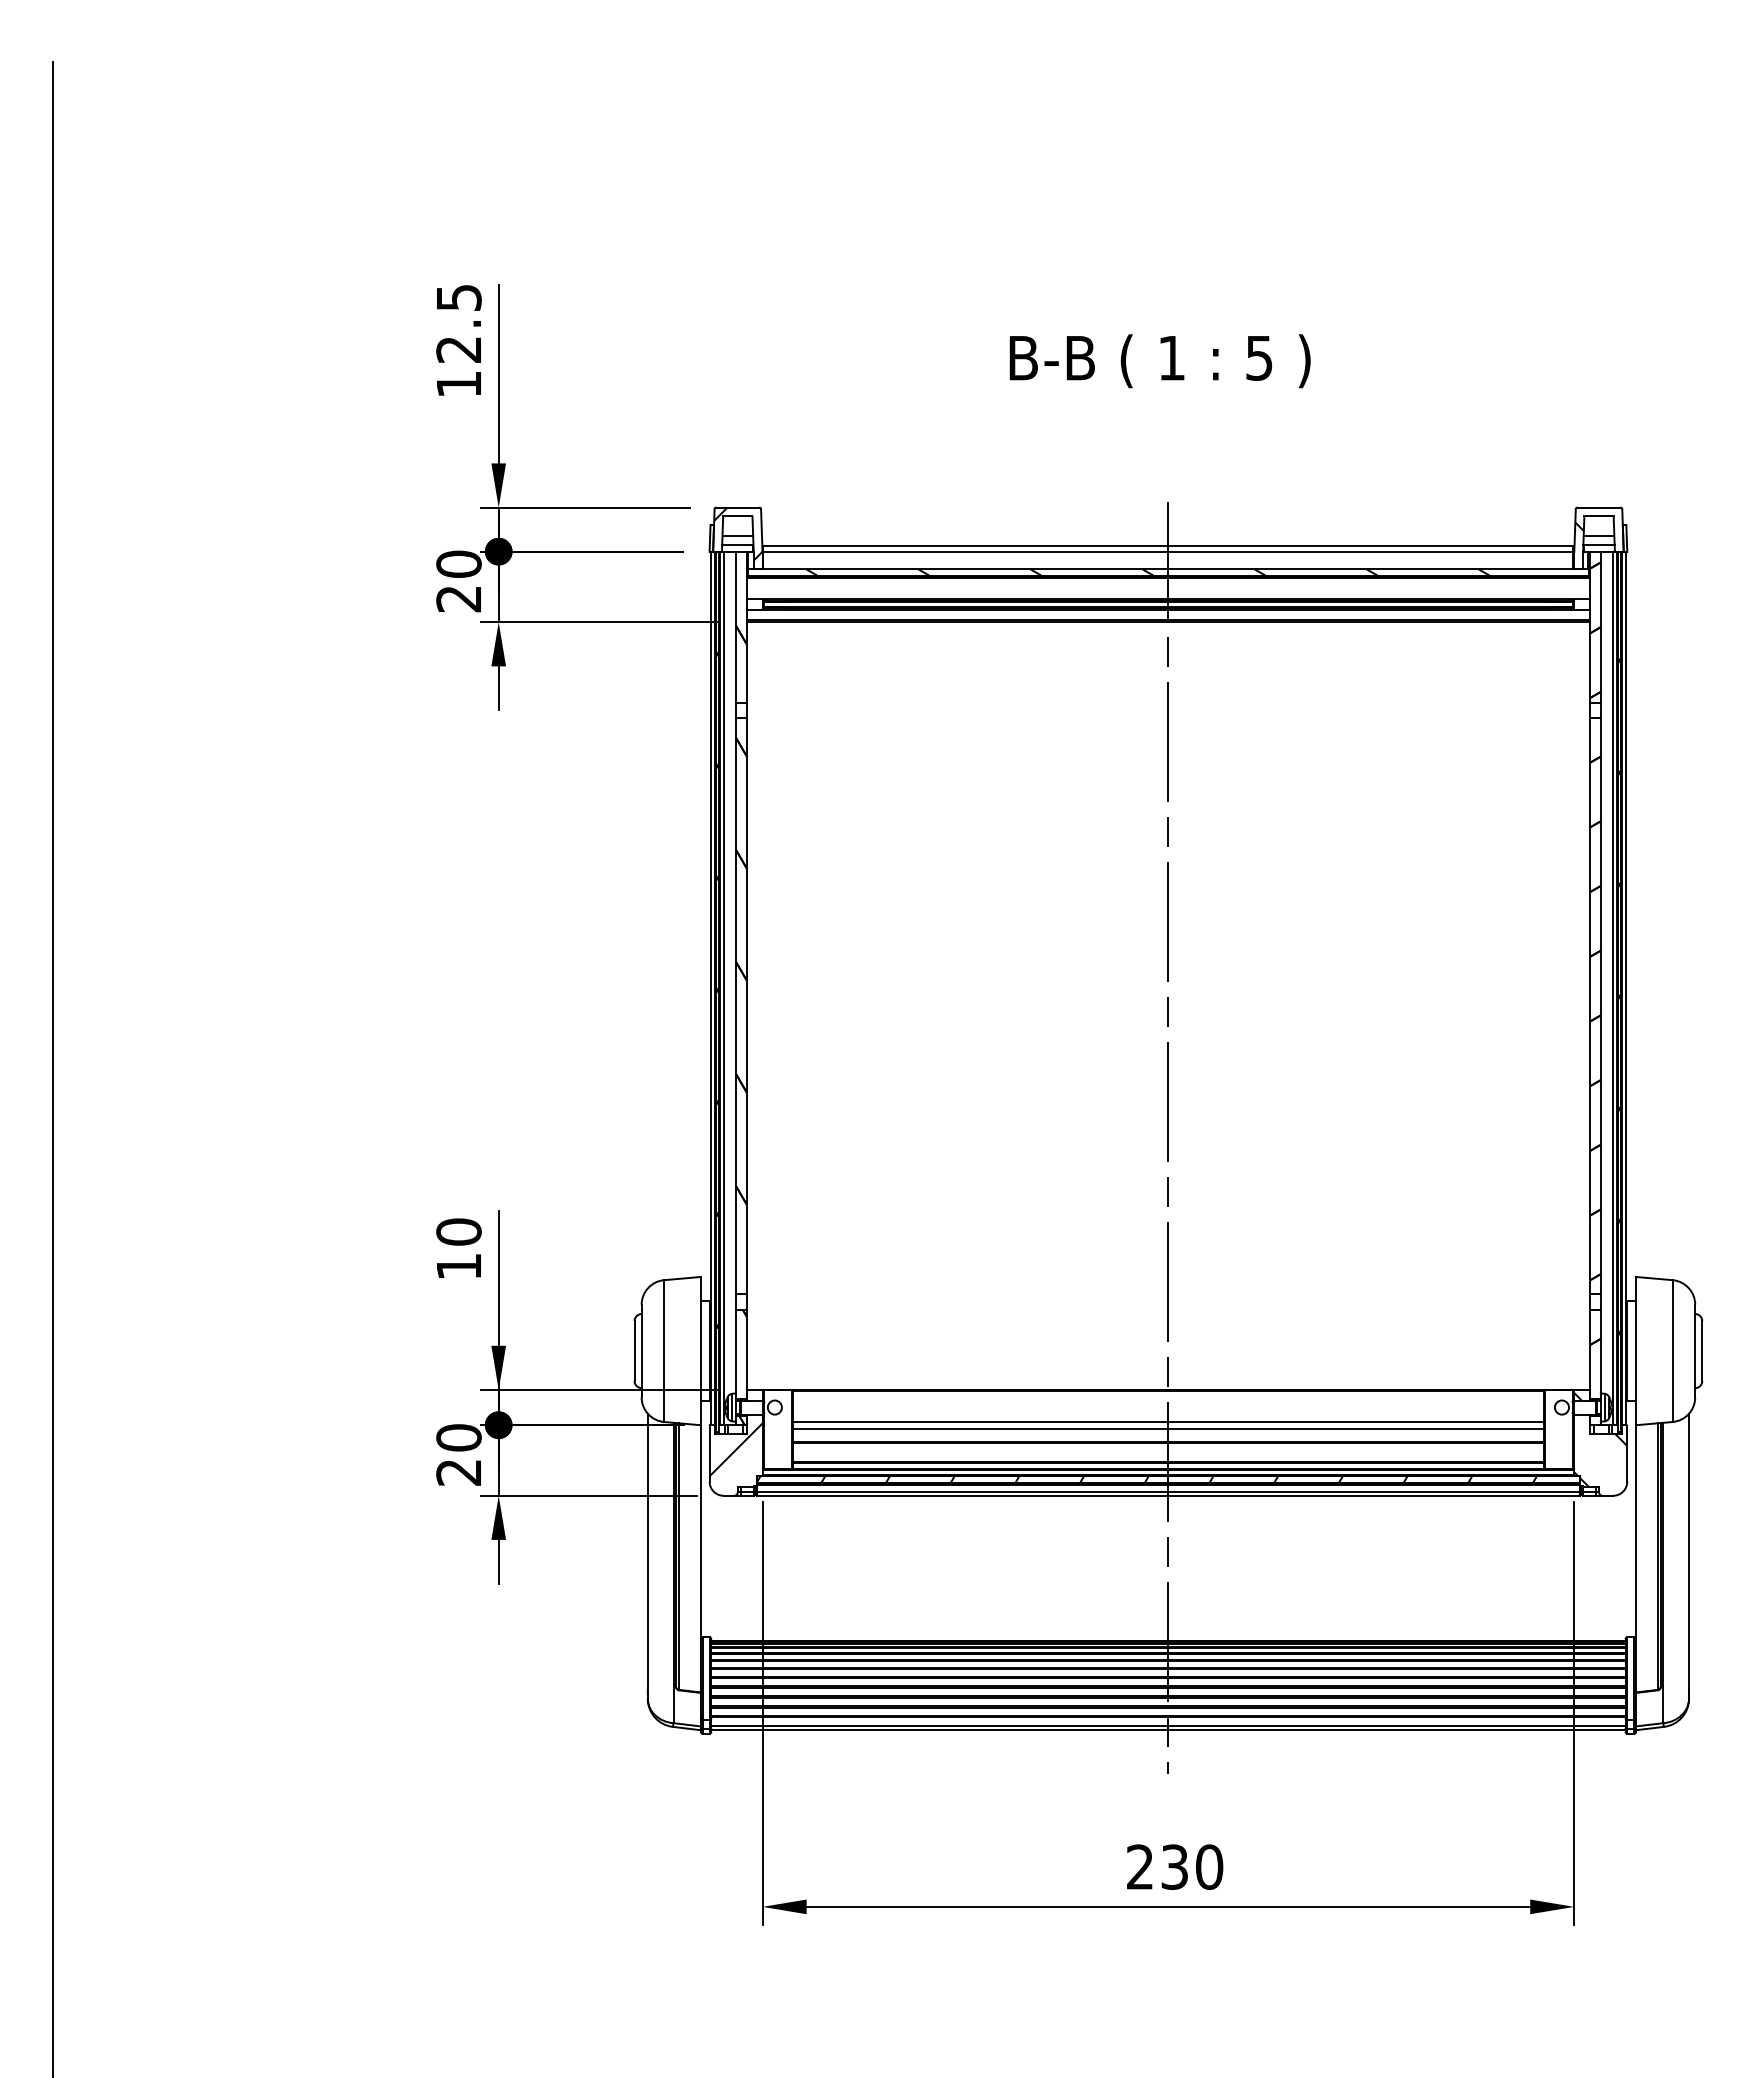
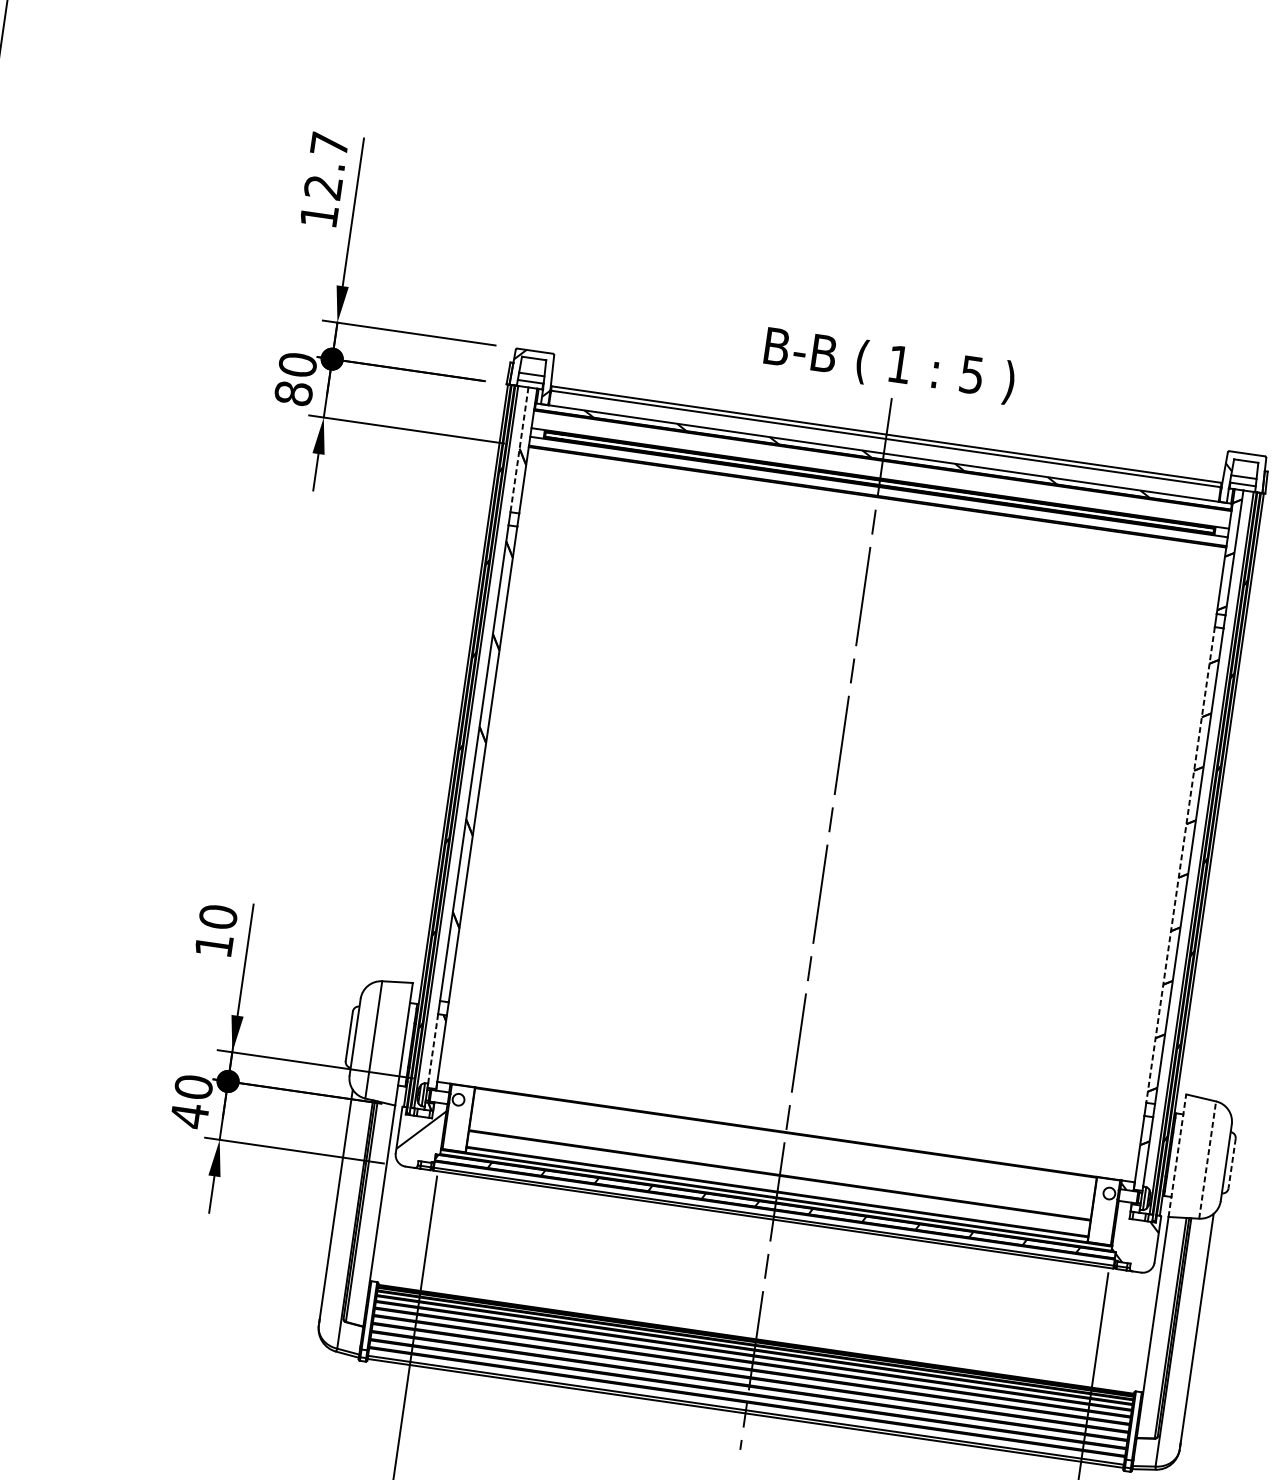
text: (459, 297) -> (330, 144), 12.5 -> 12.7
text: (1159, 361) -> (888, 365), moved
text: (458, 598) -> (293, 393), 20 -> 80
line: (736, 627) -> (519, 450), solid -> dashed
line: (1590, 1006) -> (1180, 865), solid -> dashed
line: (1636, 1350) -> (1177, 1155), solid -> dashed
line: (736, 1351) -> (433, 1048), solid -> dashed
line: (1672, 1351) -> (1207, 1160), solid -> dashed
line: (1702, 1351) -> (1232, 1163), solid -> dashed
line: (1168, 1421) -> (782, 1158), removed
line: (1168, 1428) -> (781, 1163), removed
text: (458, 1472) -> (189, 1115), 20 -> 40

